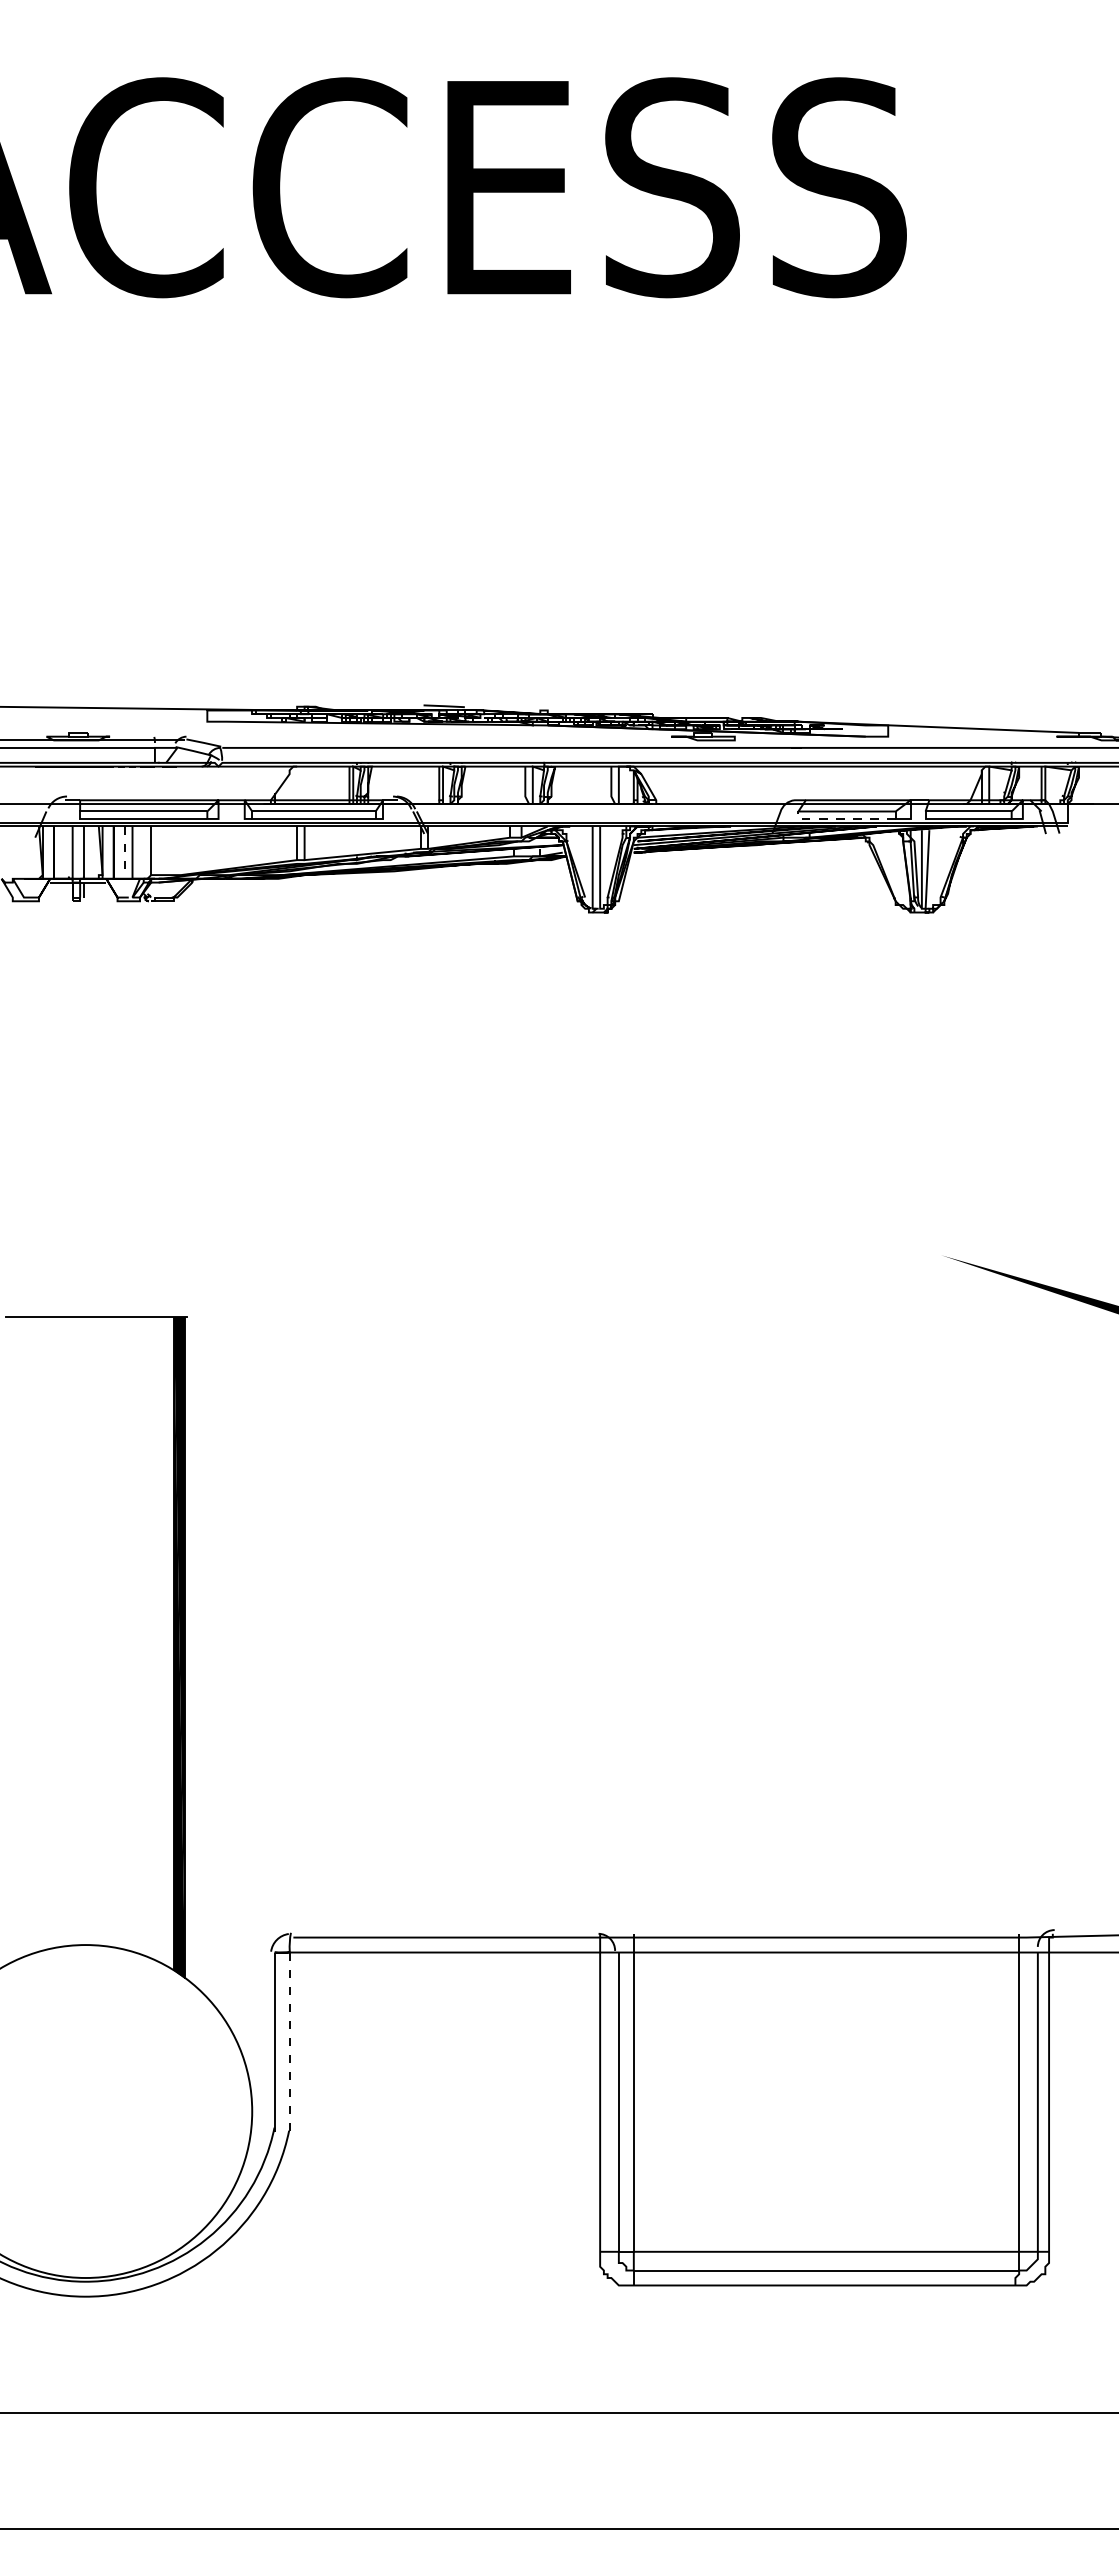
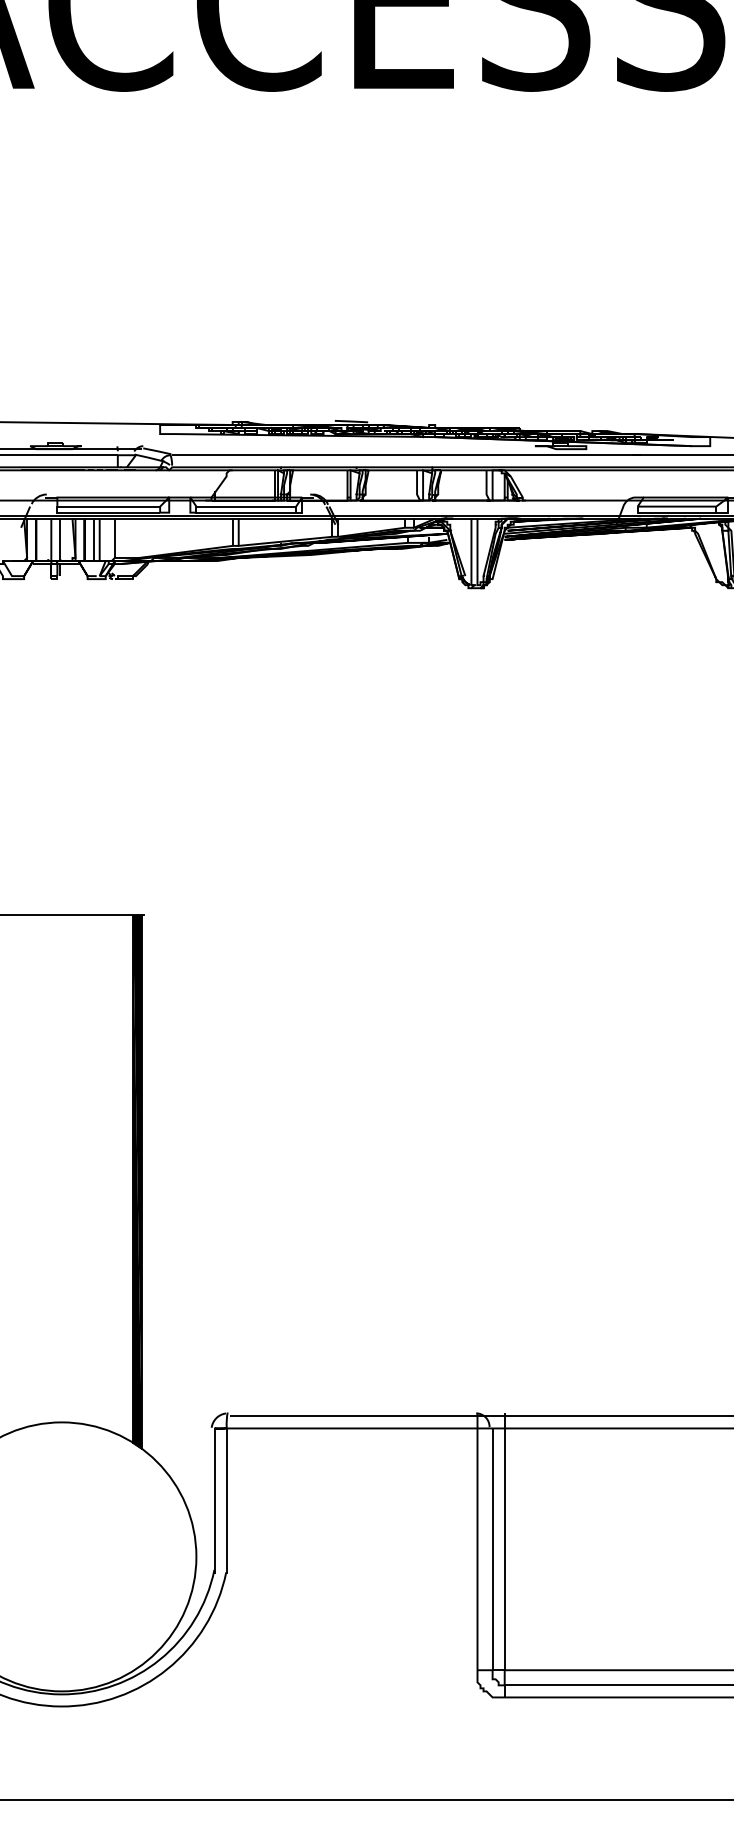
line: (842, 818) -> (673, 512), dashed -> solid
line: (125, 853) -> (94, 540), dashed -> solid
line: (289, 2042) -> (226, 1501), dashed -> solid

